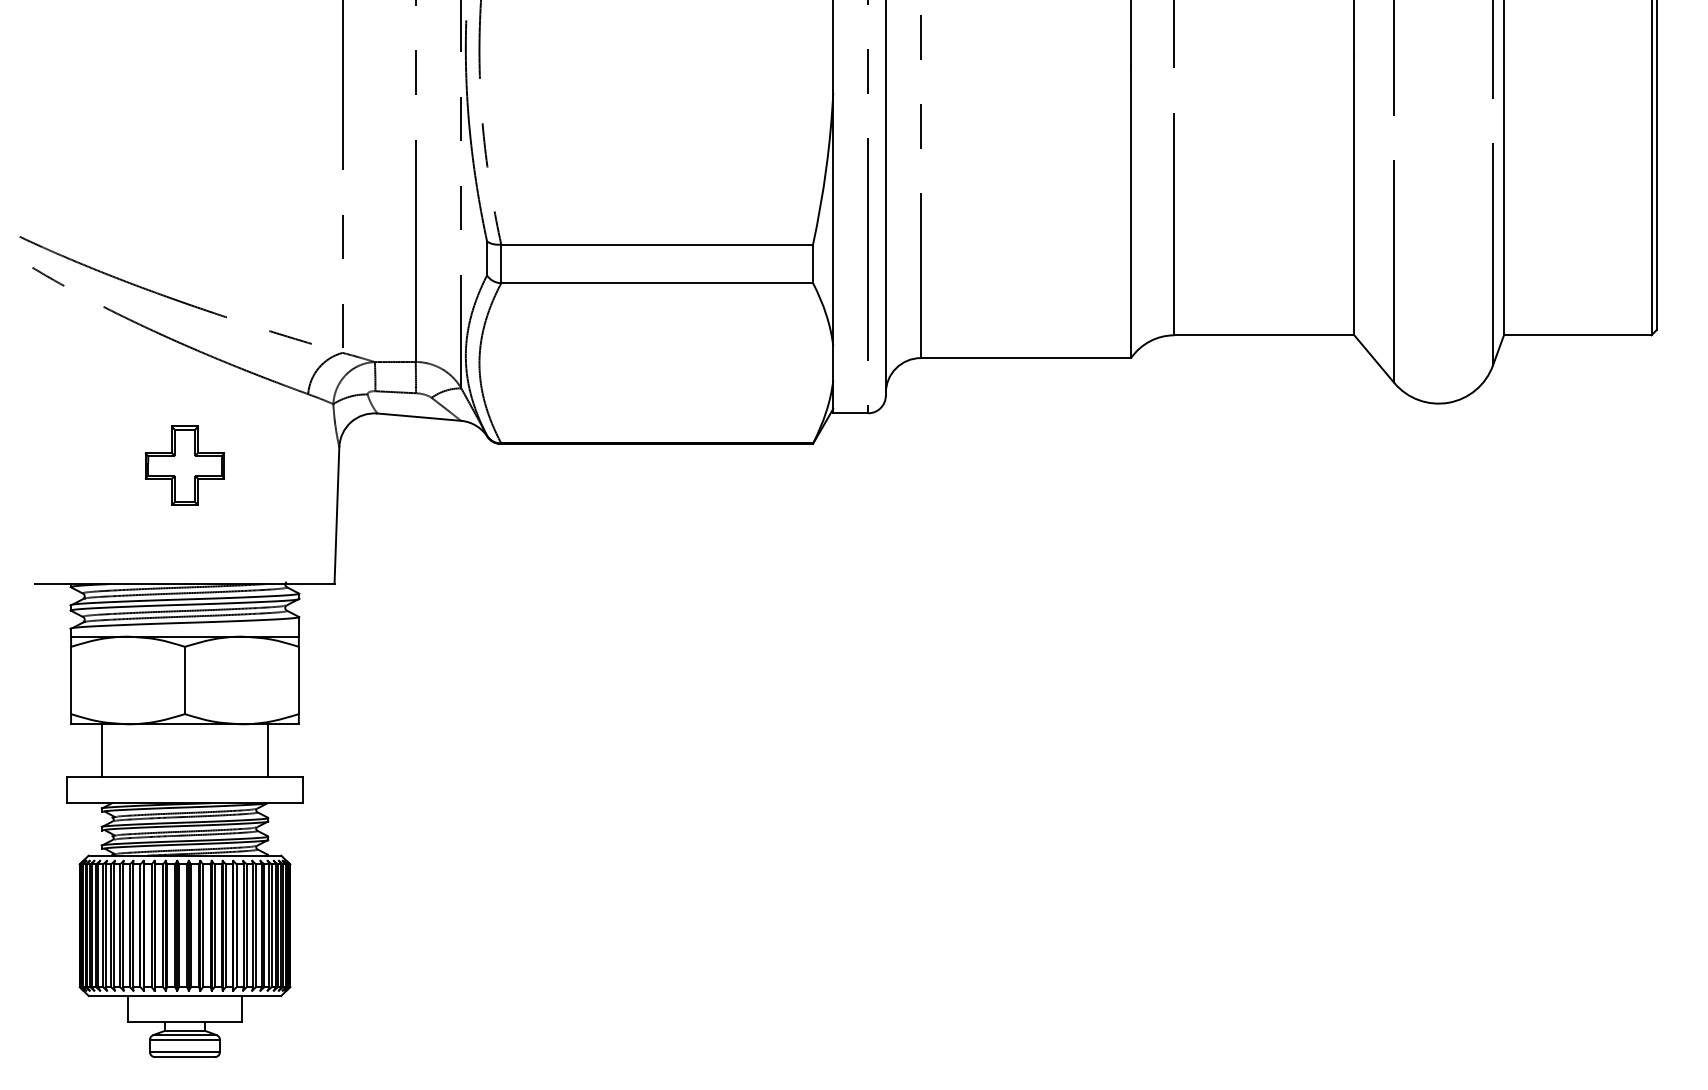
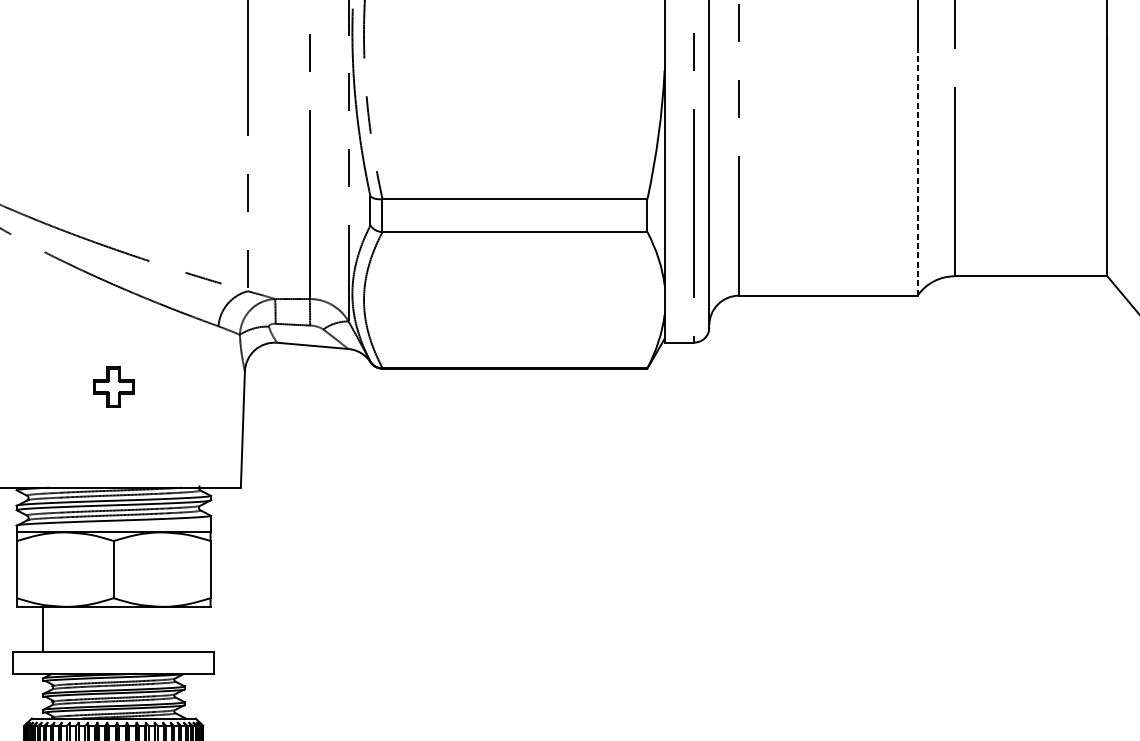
line: (1131, 212) -> (918, 171), solid -> dashed
part: (184, 465) -> (113, 386), size x0.6
line: (268, 750) -> (184, 629), removed

